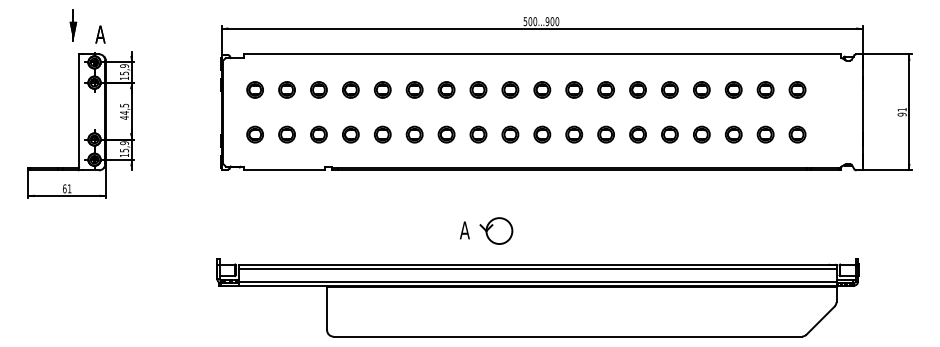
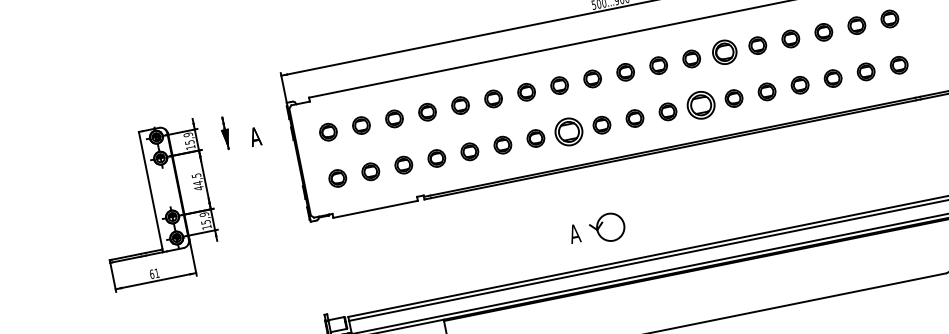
part: (77, 22) -> (229, 129), moved
part: (637, 89) -> (724, 51), size x1.4
part: (478, 134) -> (568, 131), size x1.6
part: (605, 134) -> (700, 105), size x1.6

